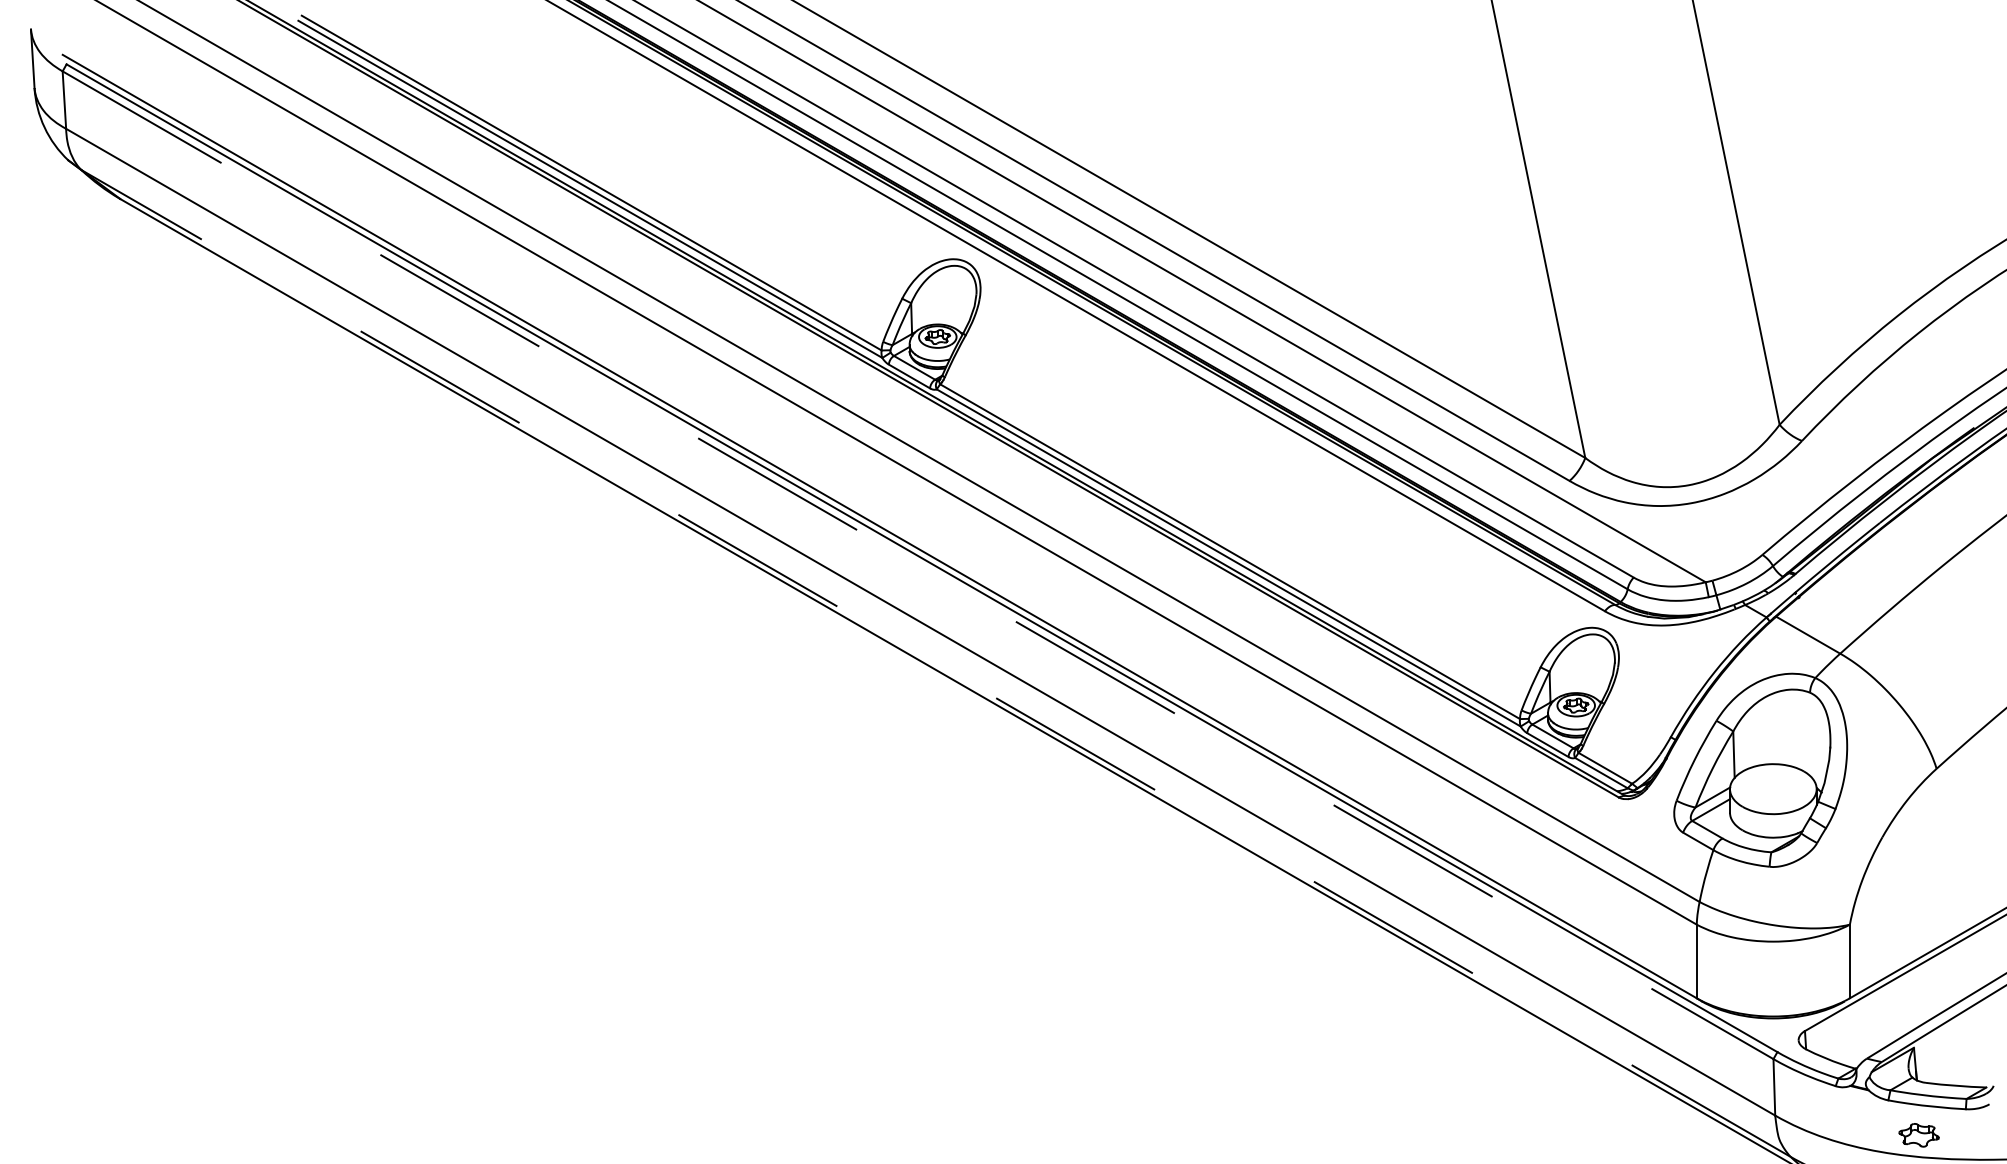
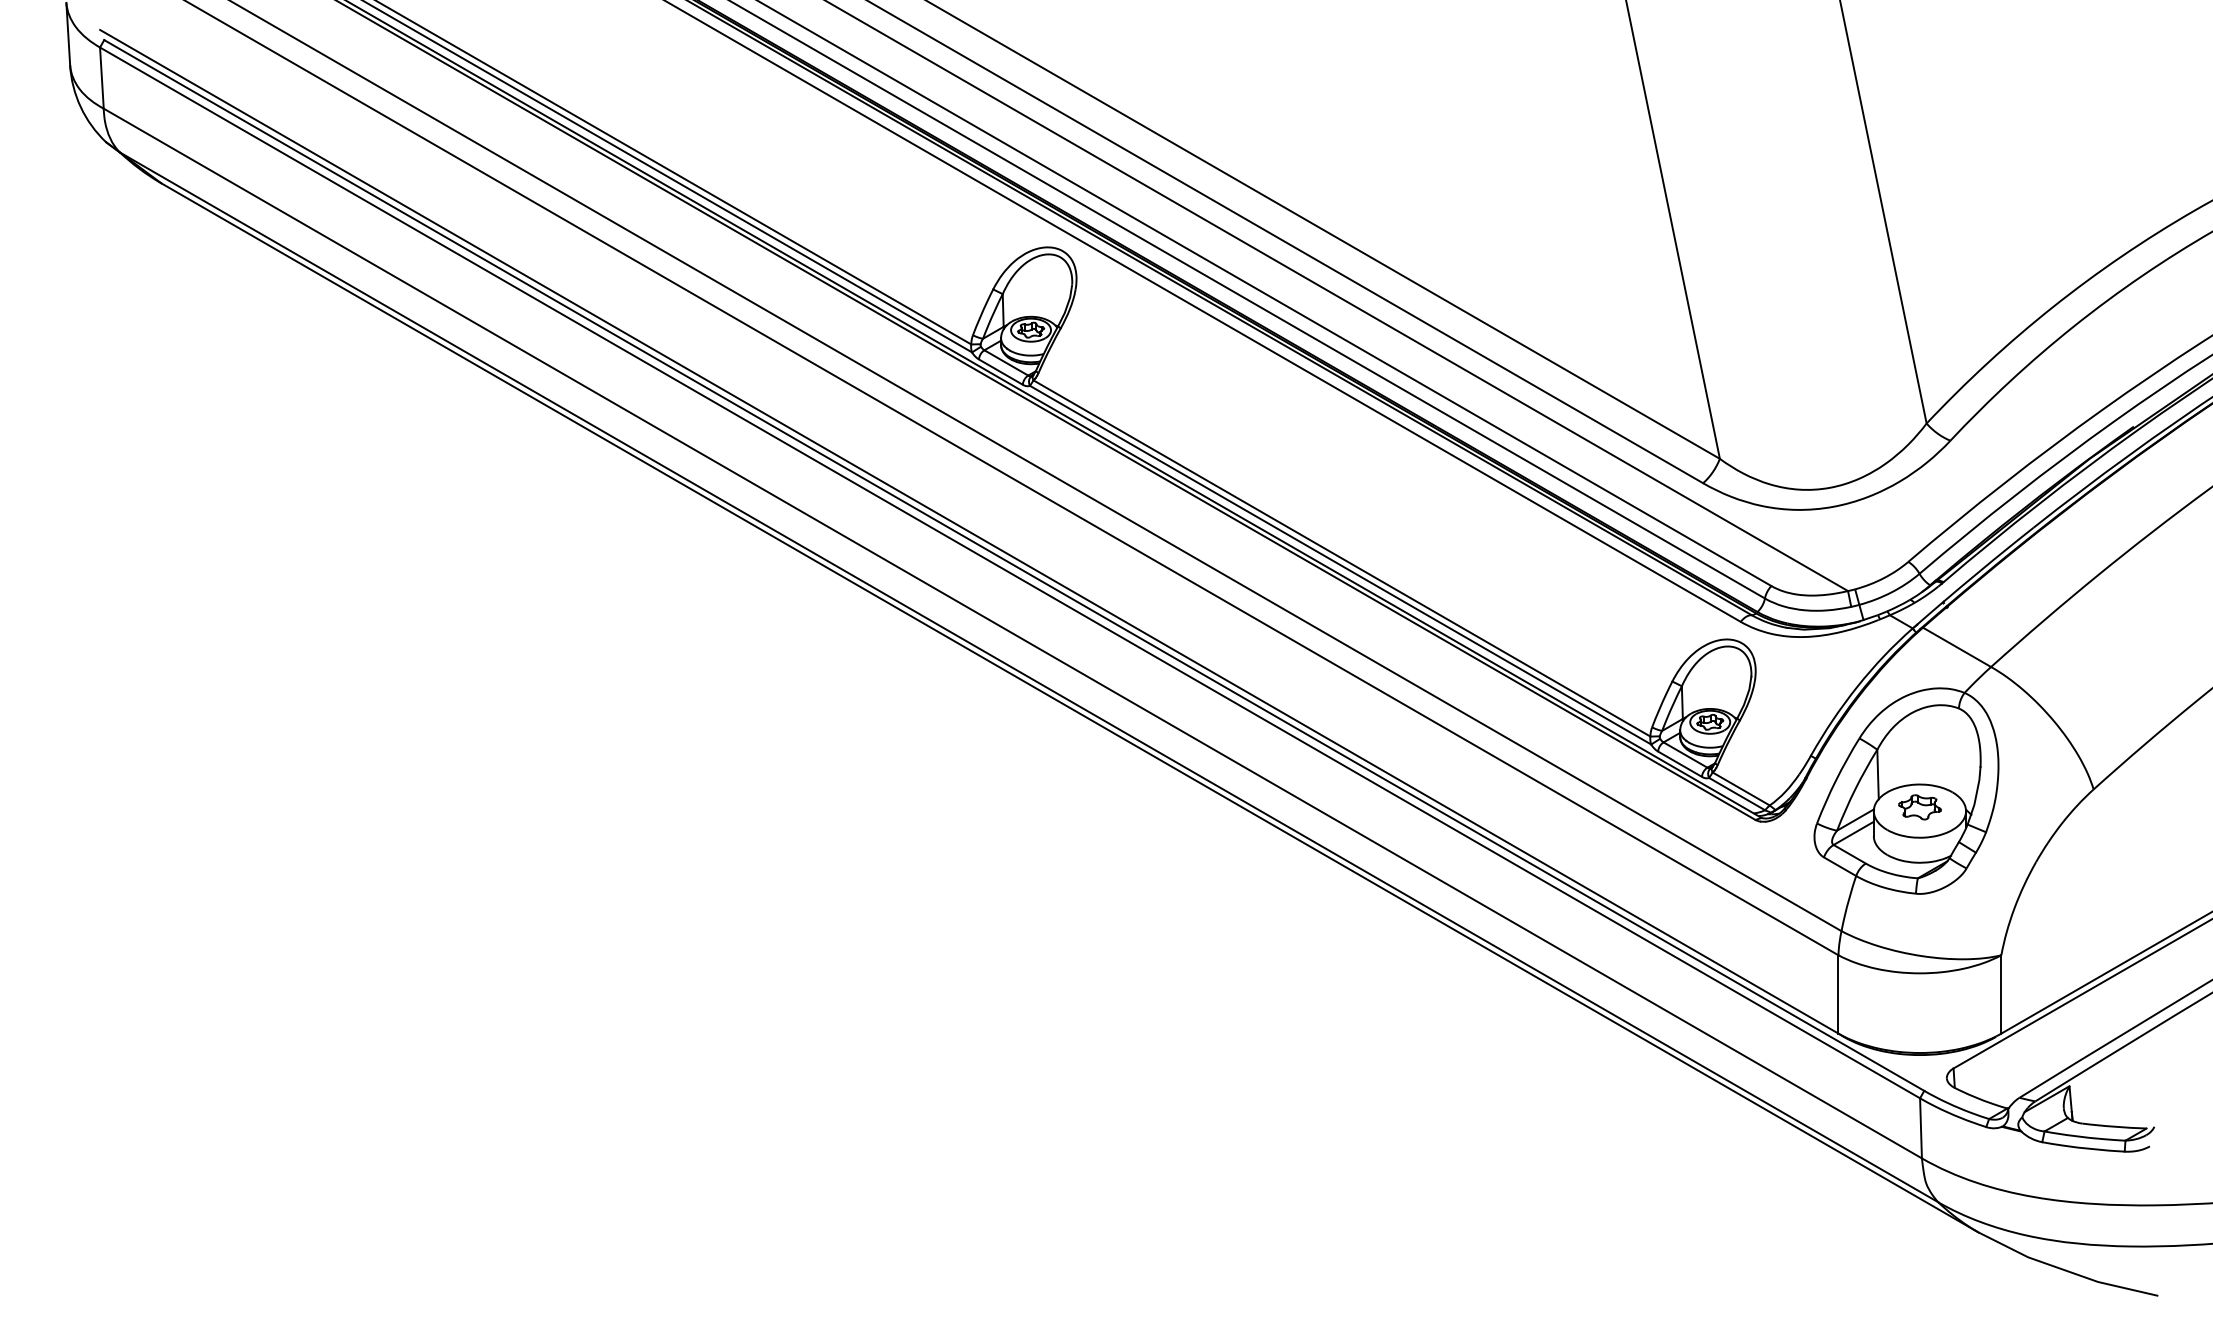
line: (918, 564) -> (1010, 572), dashed -> solid
line: (936, 663) -> (1029, 677), dashed -> solid
part: (1918, 1135) -> (1919, 807), moved

